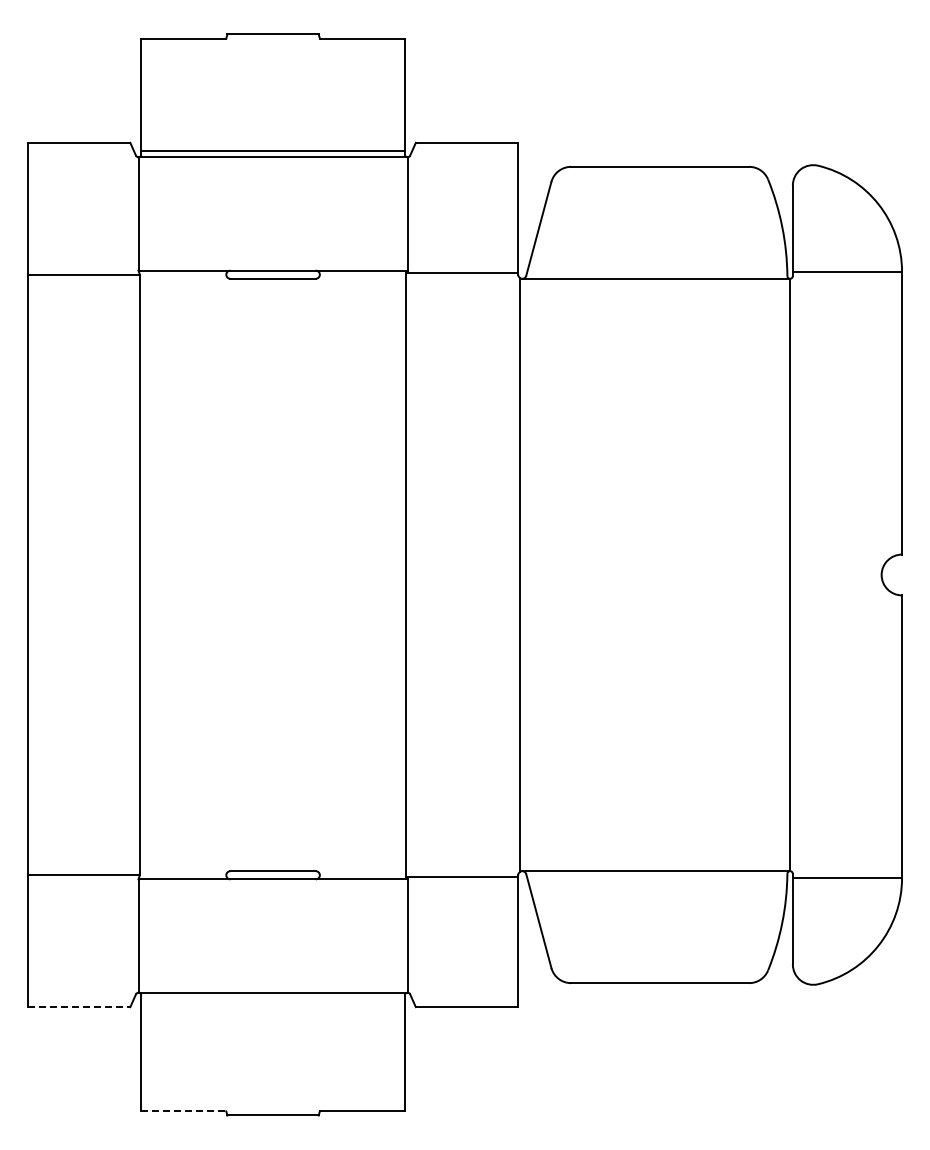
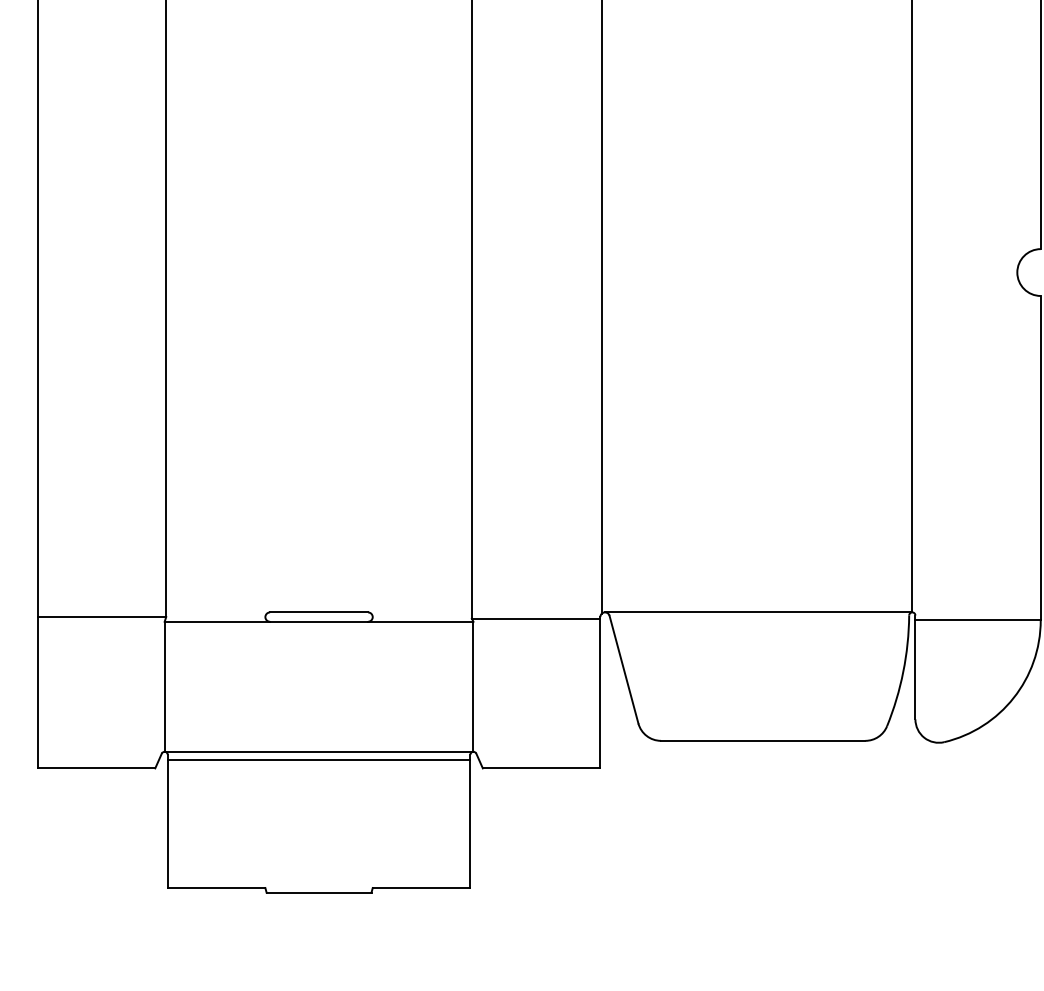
line: (272, 999) -> (318, 759), added
line: (79, 1007) -> (96, 768), dashed -> solid
line: (183, 1111) -> (216, 888), dashed -> solid

